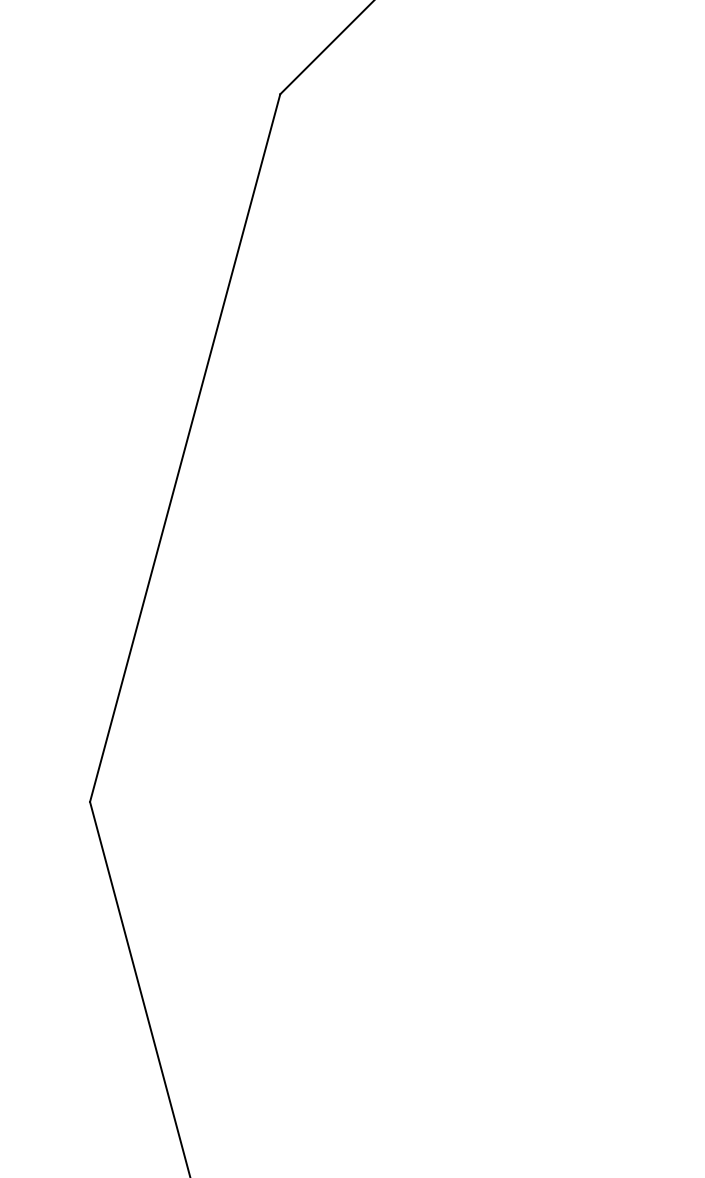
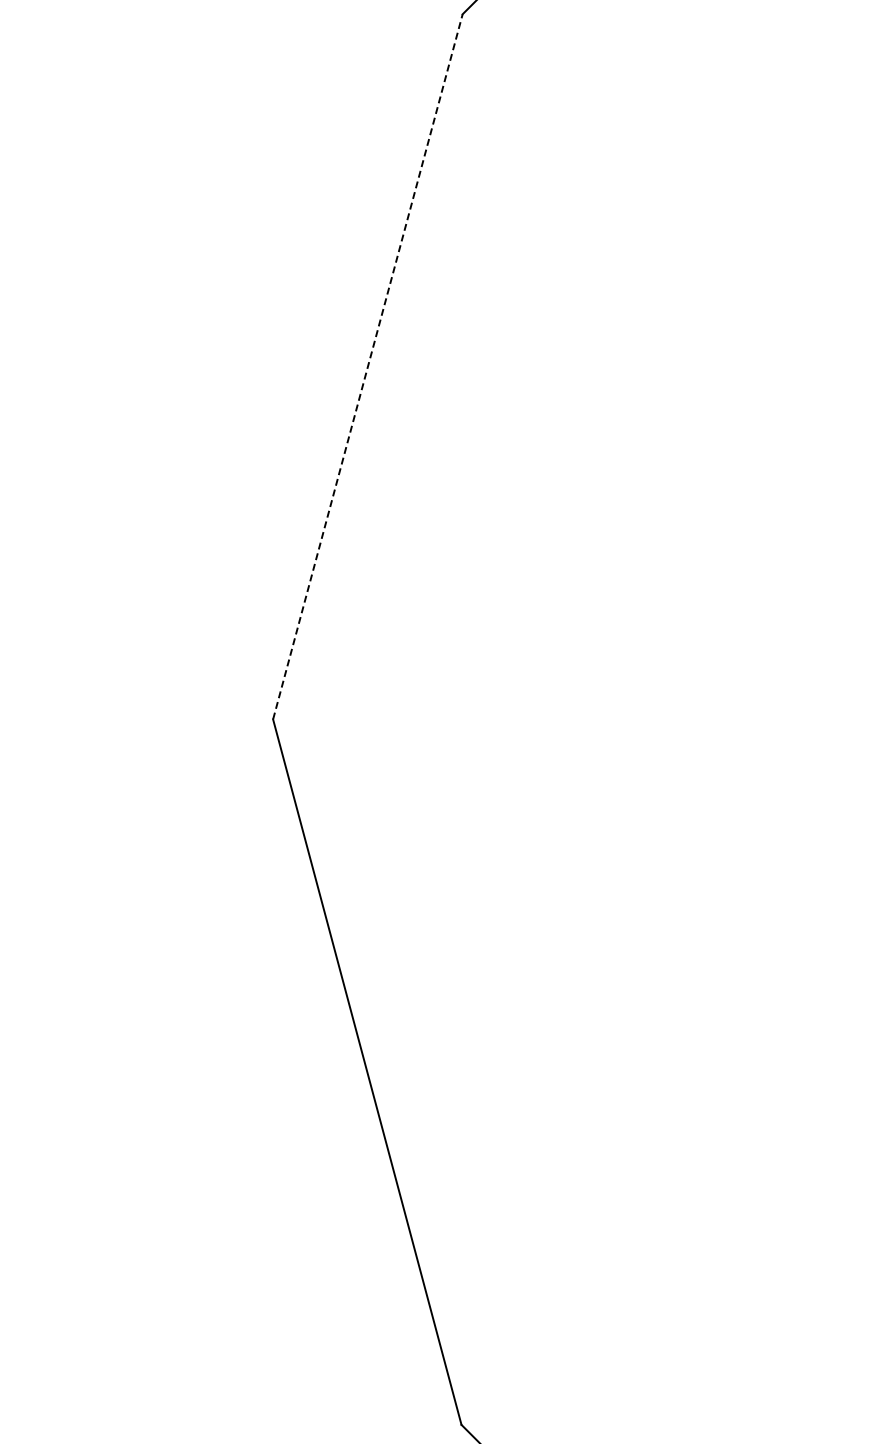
line: (185, 447) -> (368, 366), solid -> dashed

